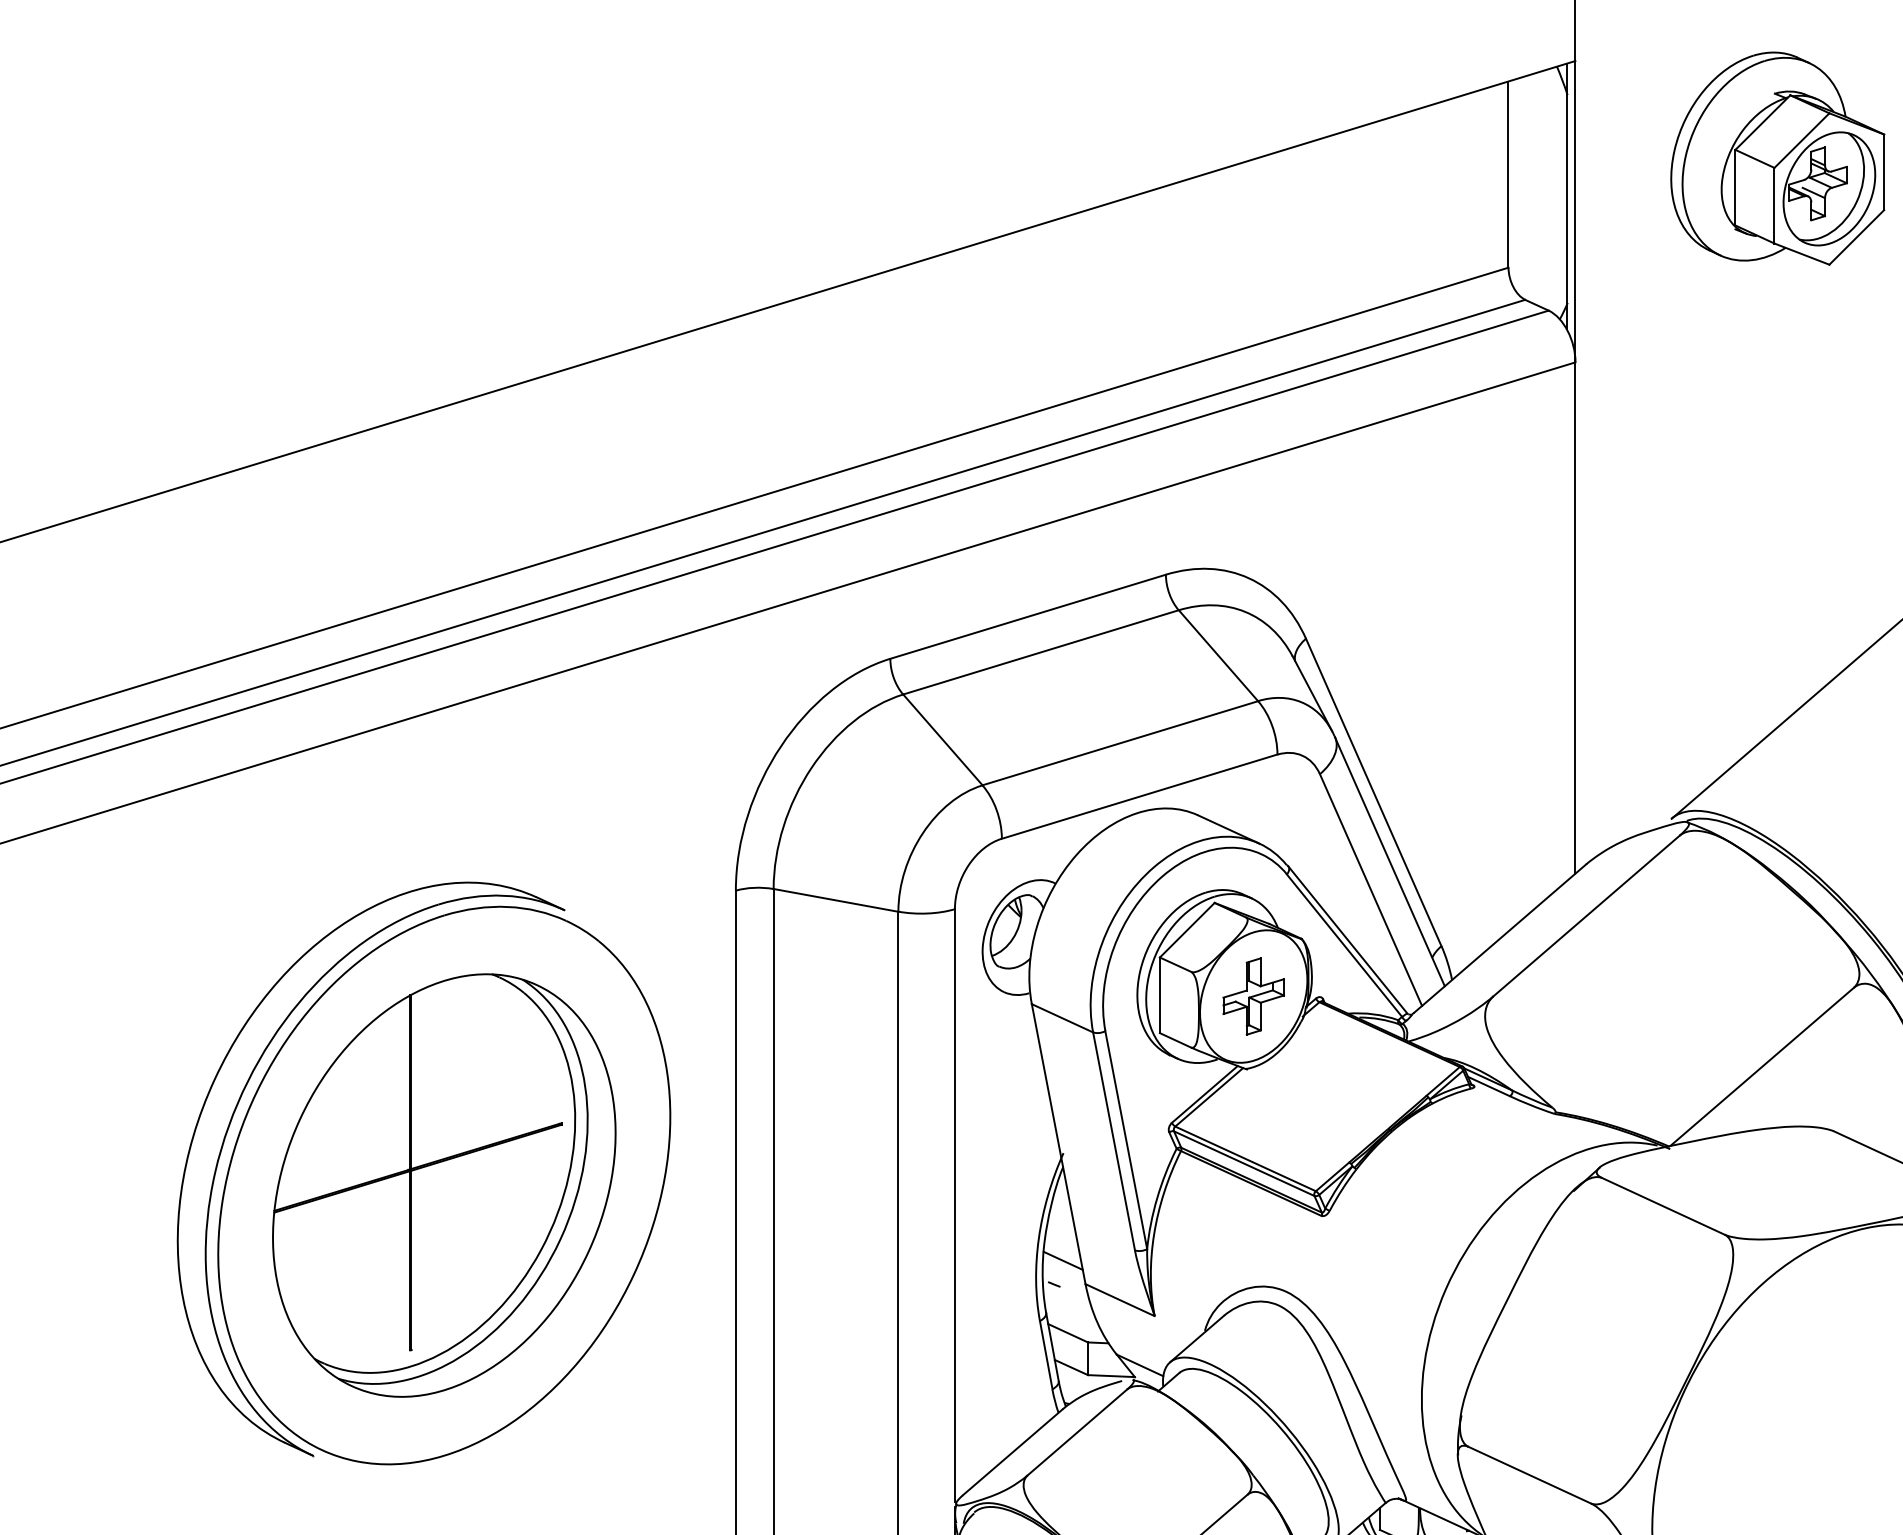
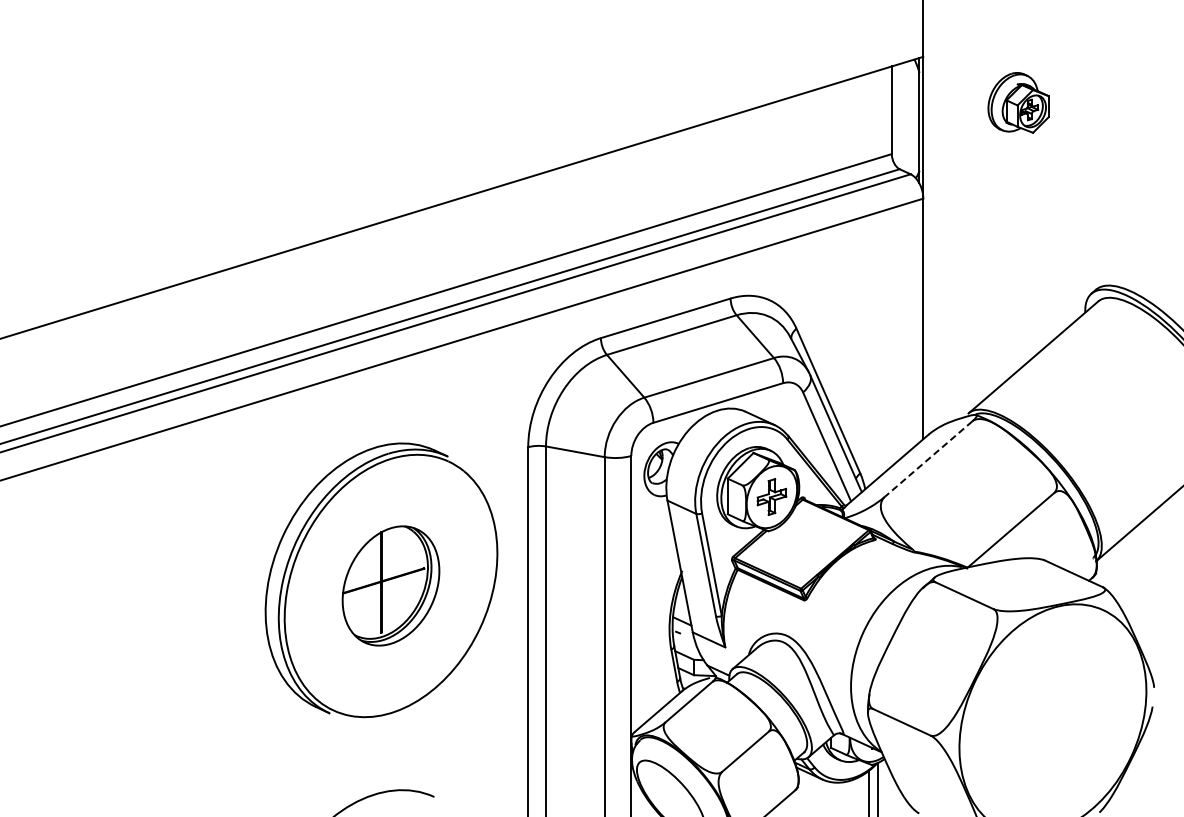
part: (1777, 158) -> (1018, 102), size x0.6
line: (1586, 916) -> (928, 459), solid -> dashed
part: (443, 1184) -> (390, 585), size x0.6

